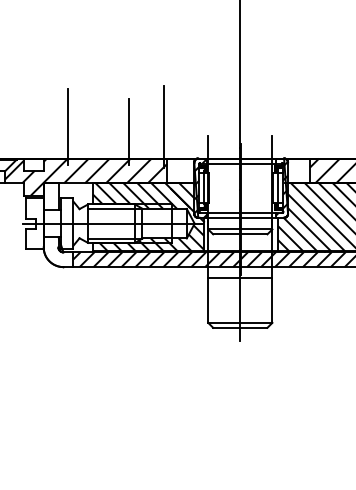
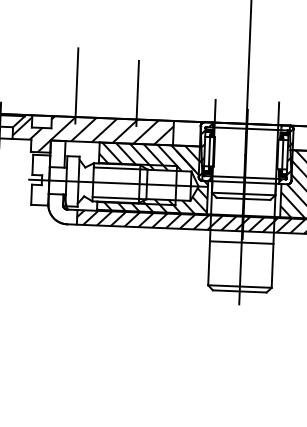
line: (163, 126) -> (171, 89), removed

